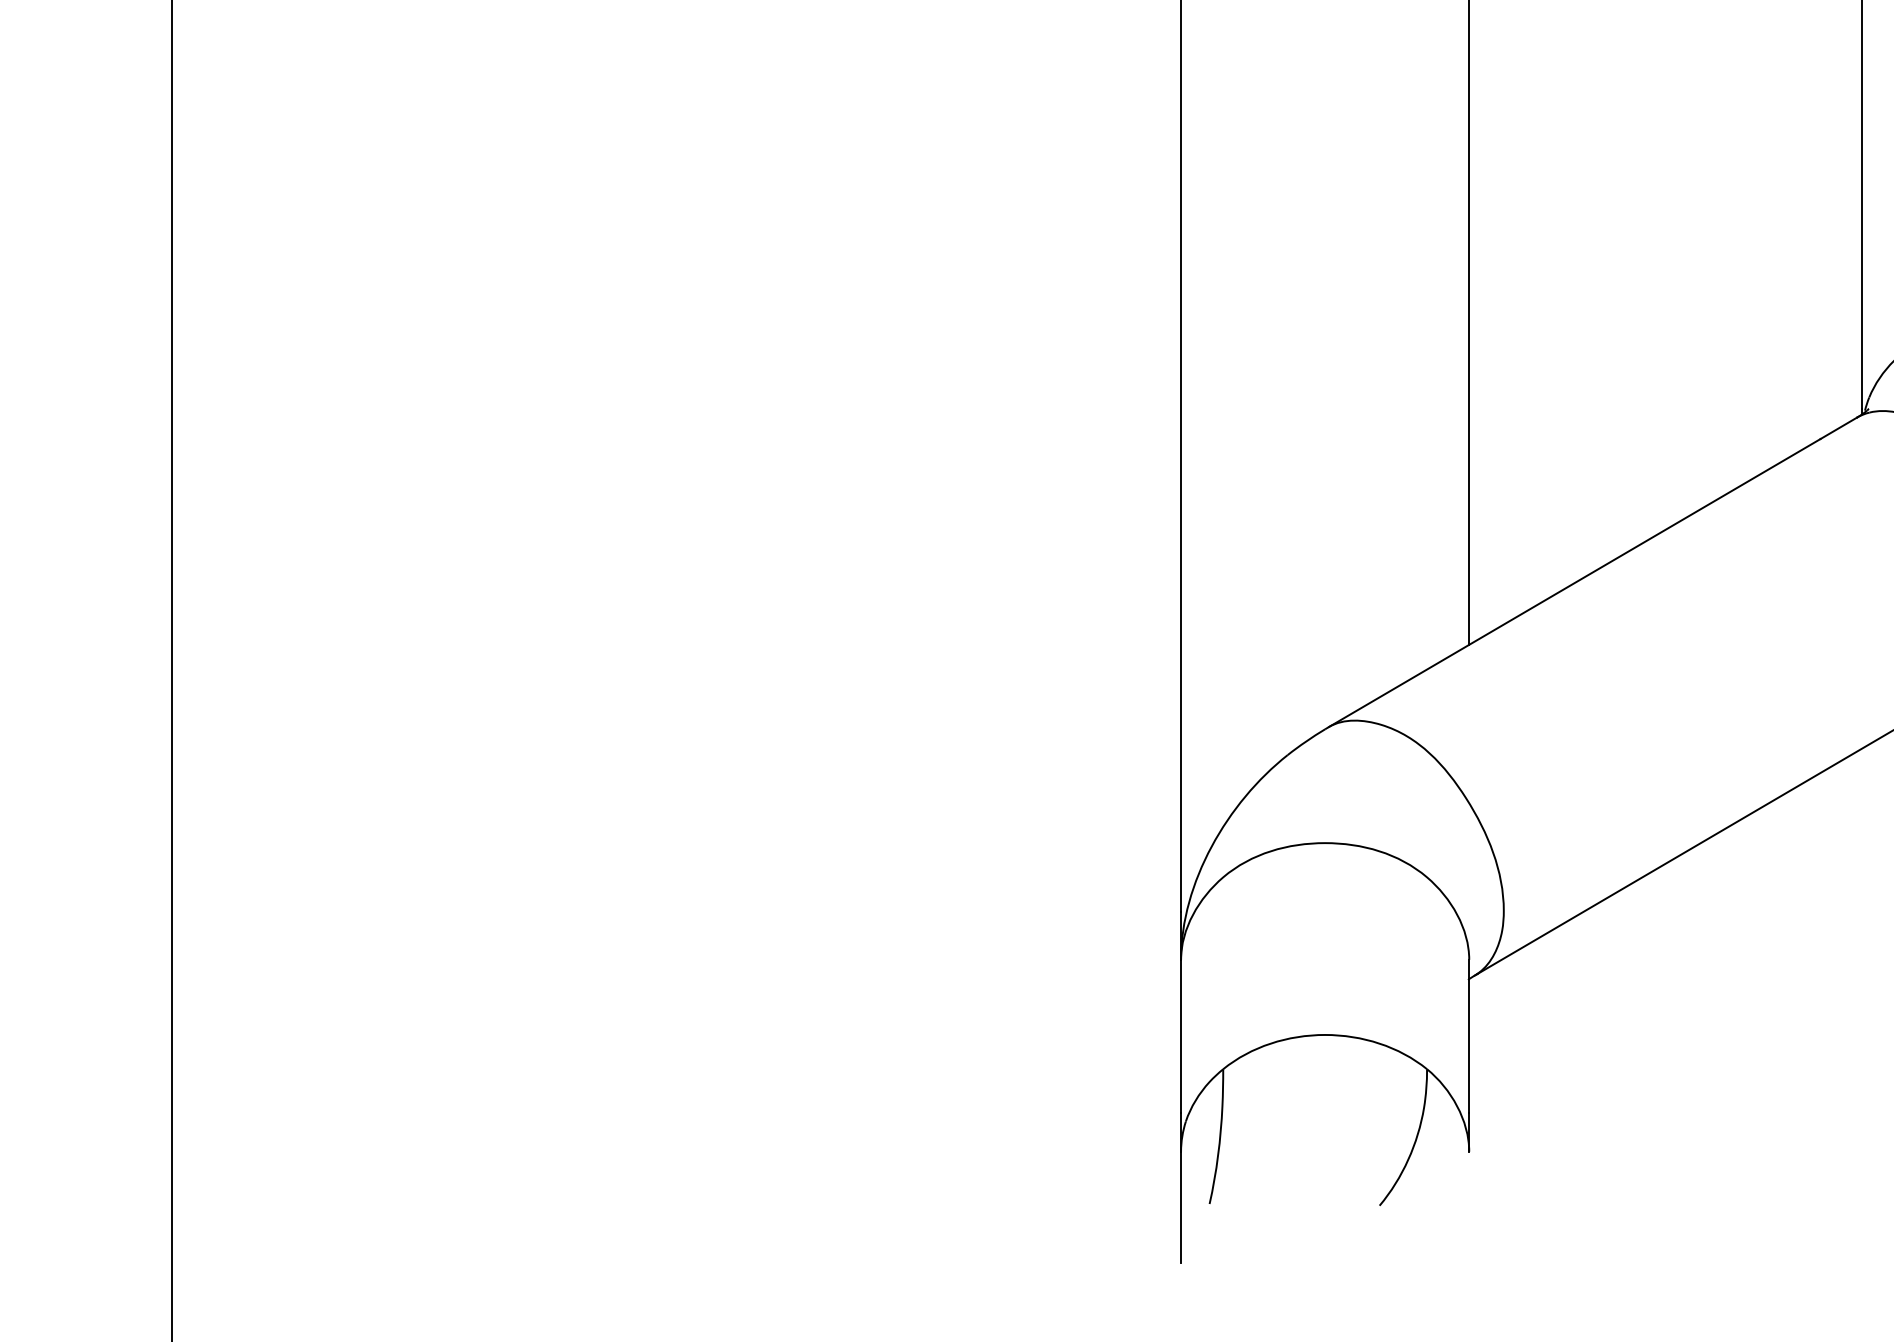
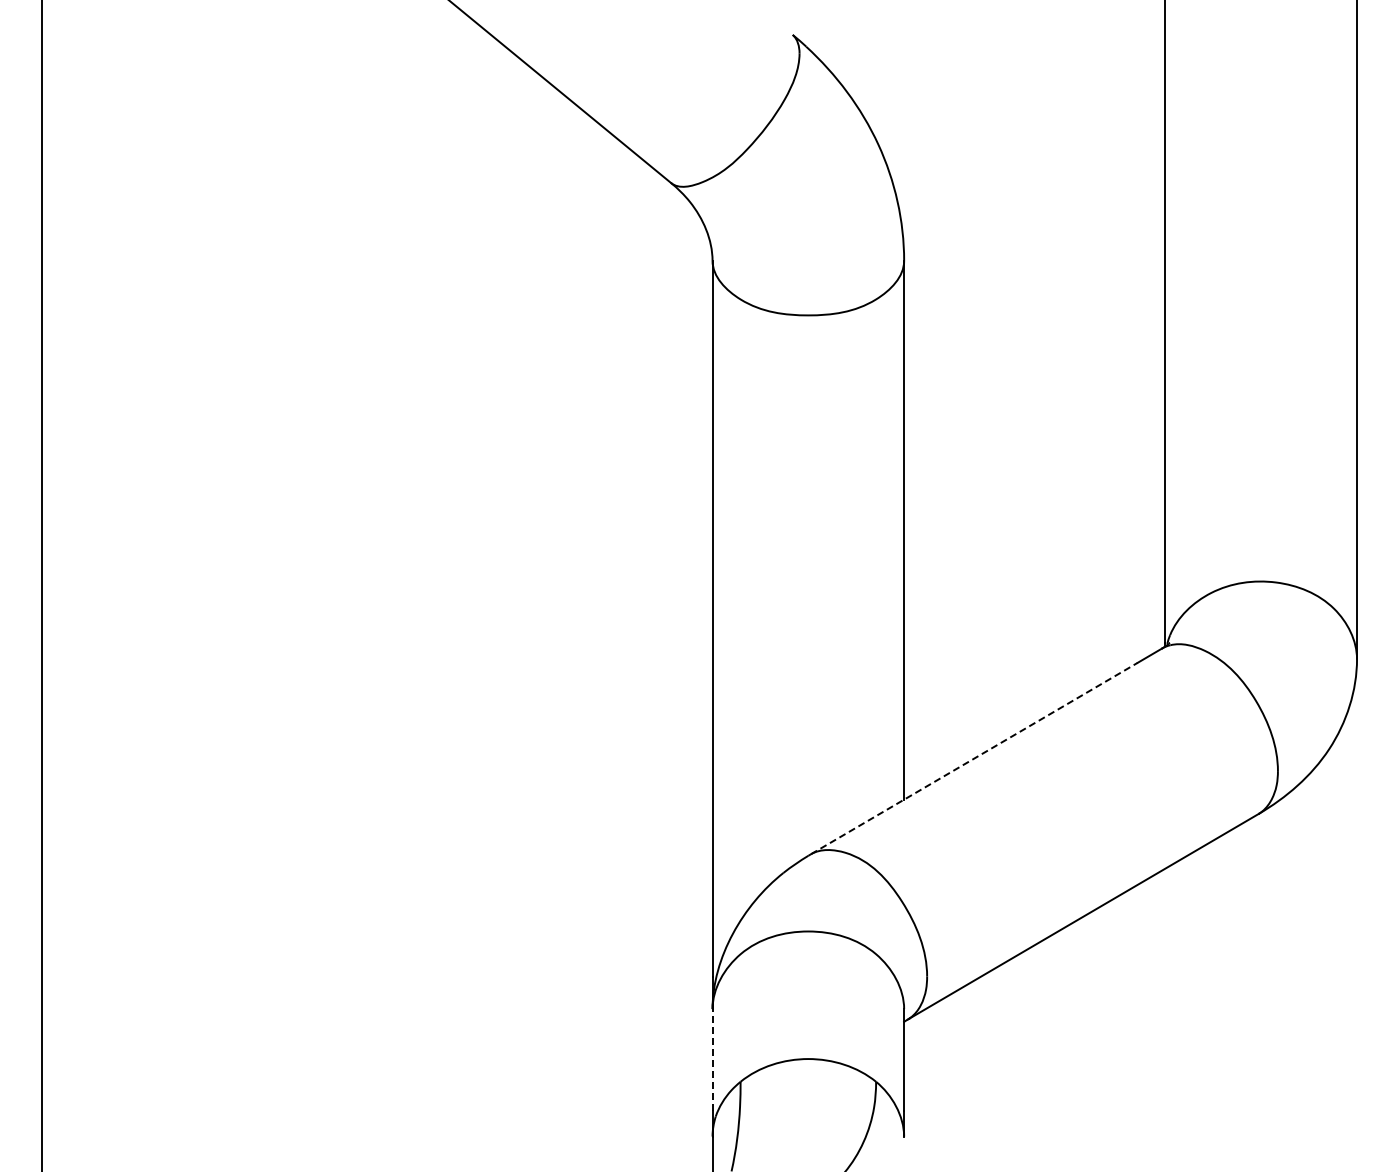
line: (1575, 582) -> (974, 758), solid -> dashed
line: (1180, 1035) -> (712, 1059), solid -> dashed

